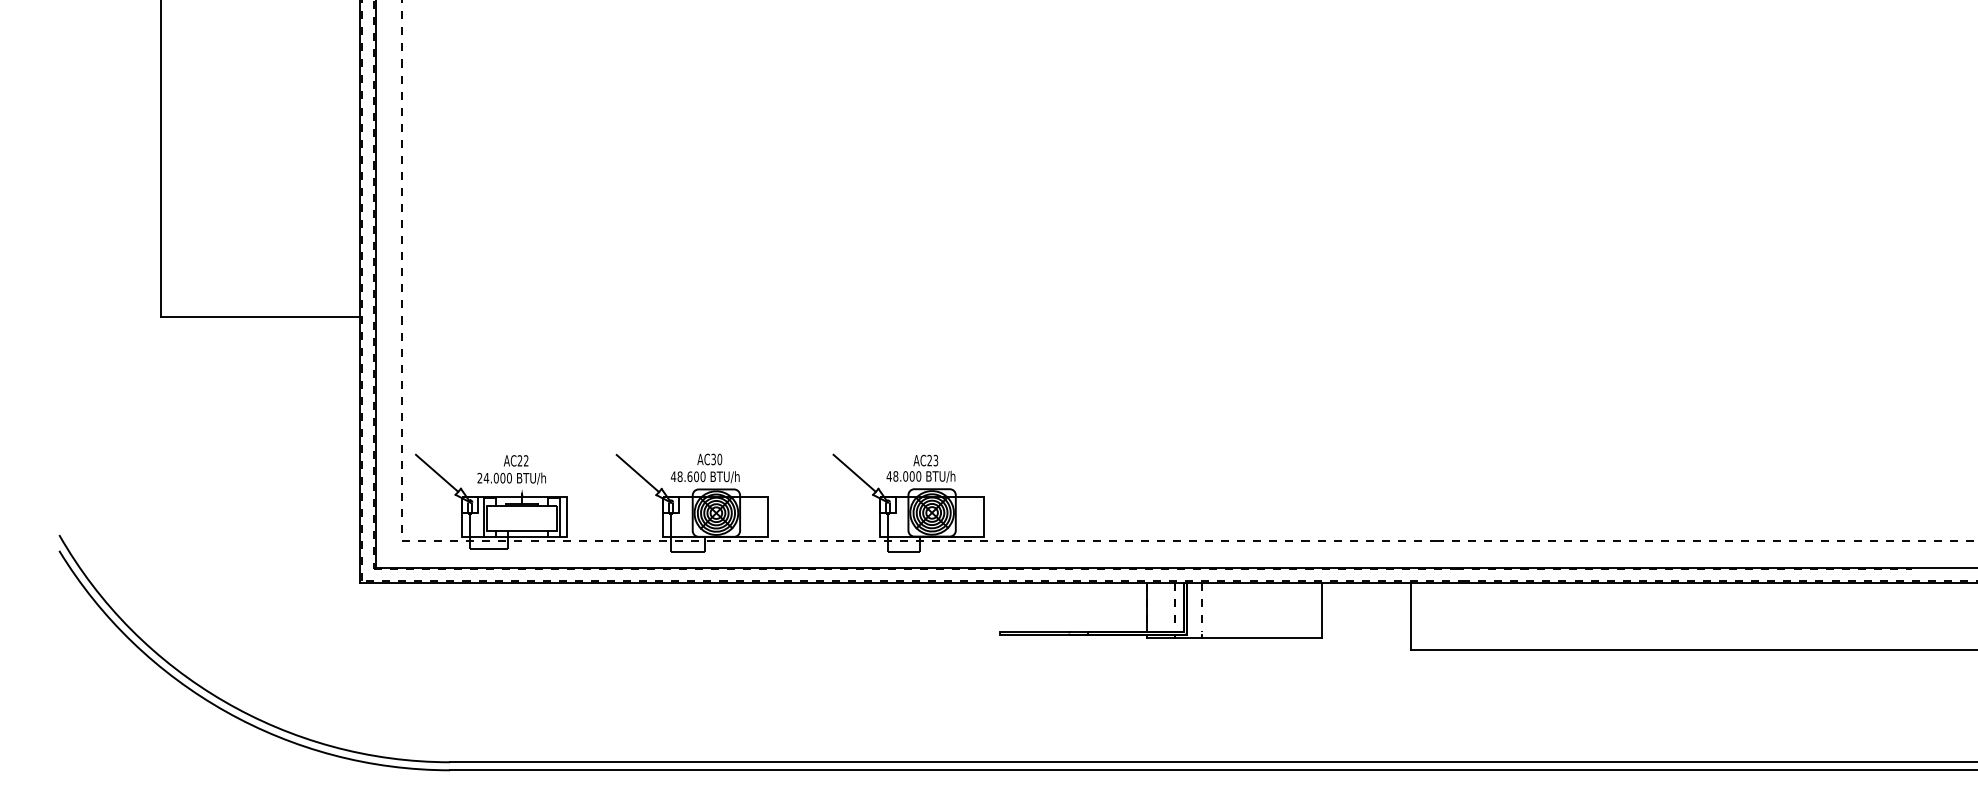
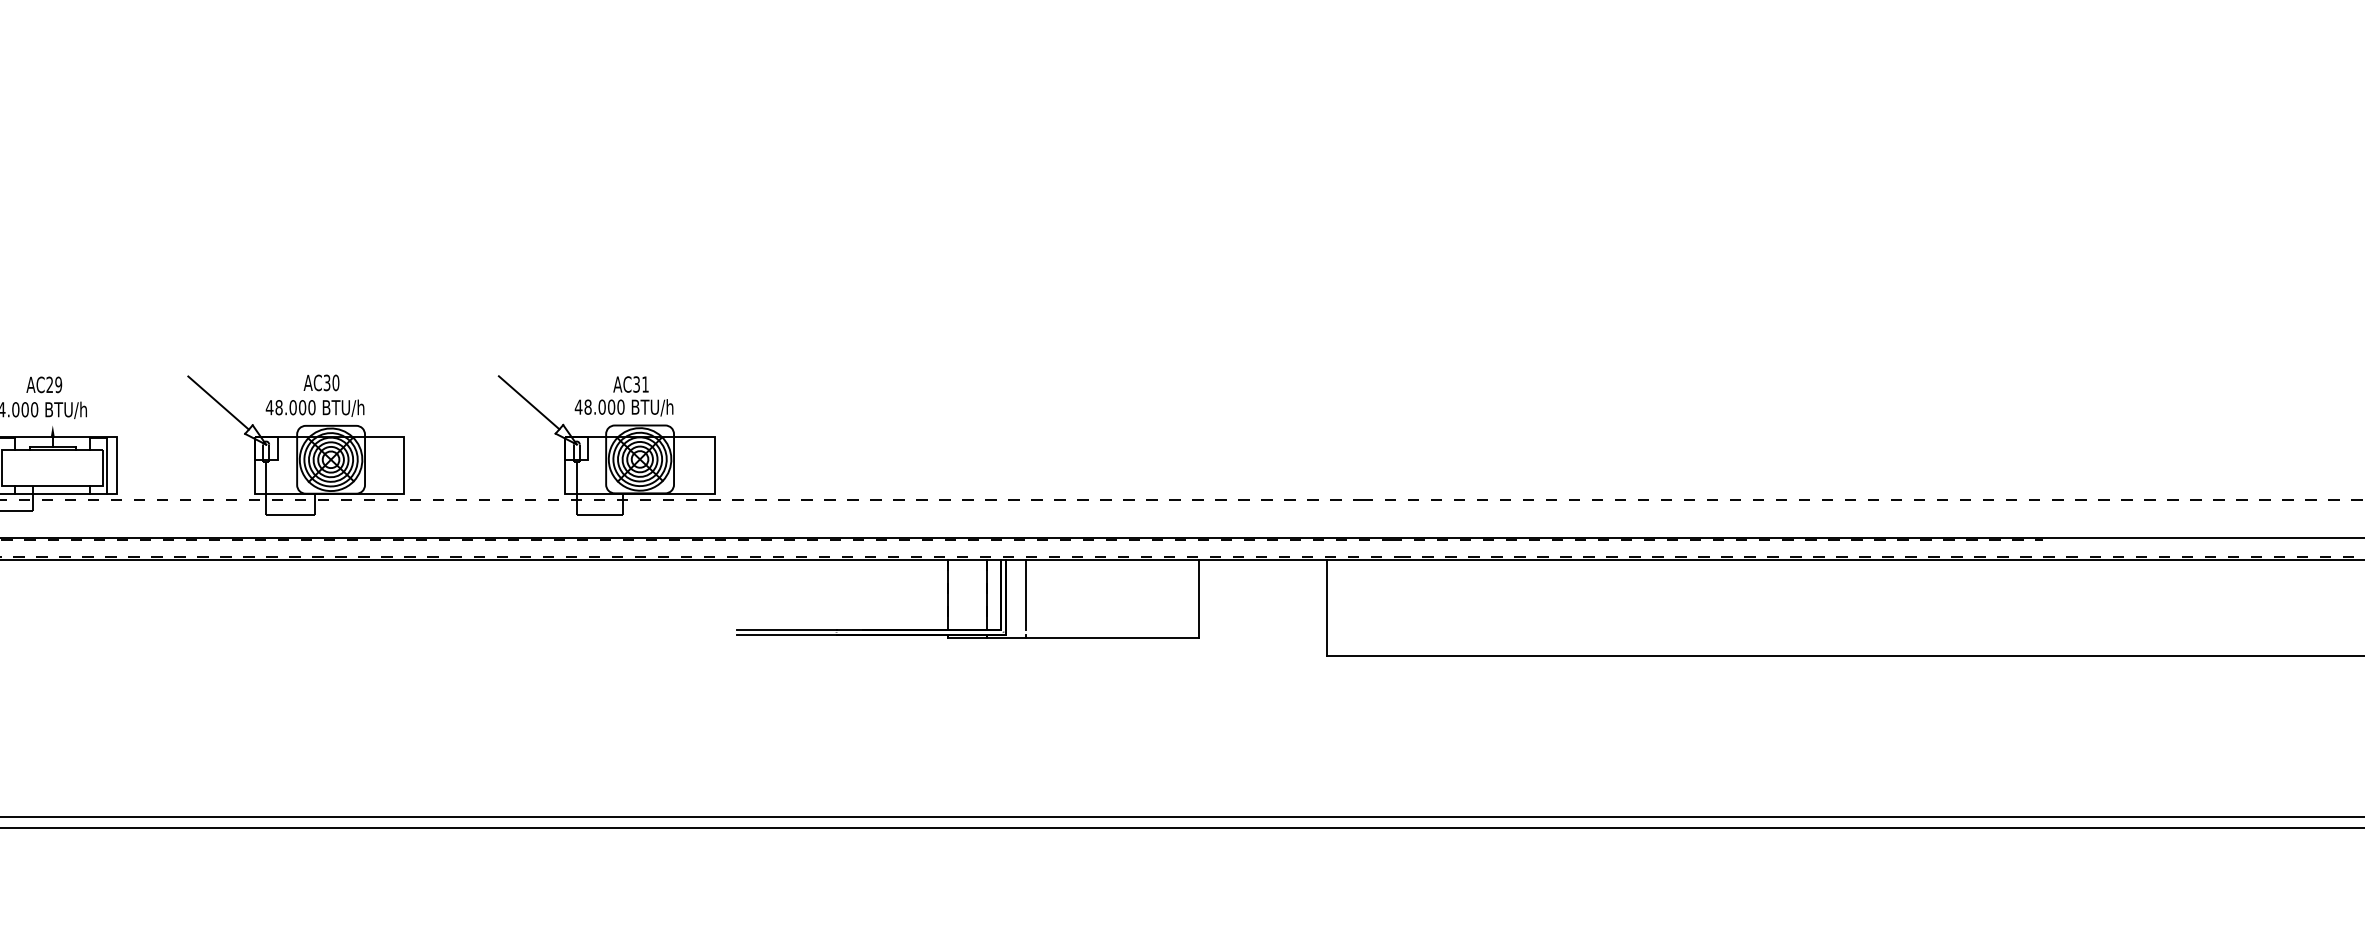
text: (525, 460) -> (57, 384), AC22 -> AC29
text: (932, 460) -> (640, 384), AC23 -> AC31
text: (689, 476) -> (292, 407), 48.600 -> 48.000
line: (1174, 607) -> (987, 594), dashed -> solid
line: (1201, 607) -> (1025, 594), dashed -> solid

